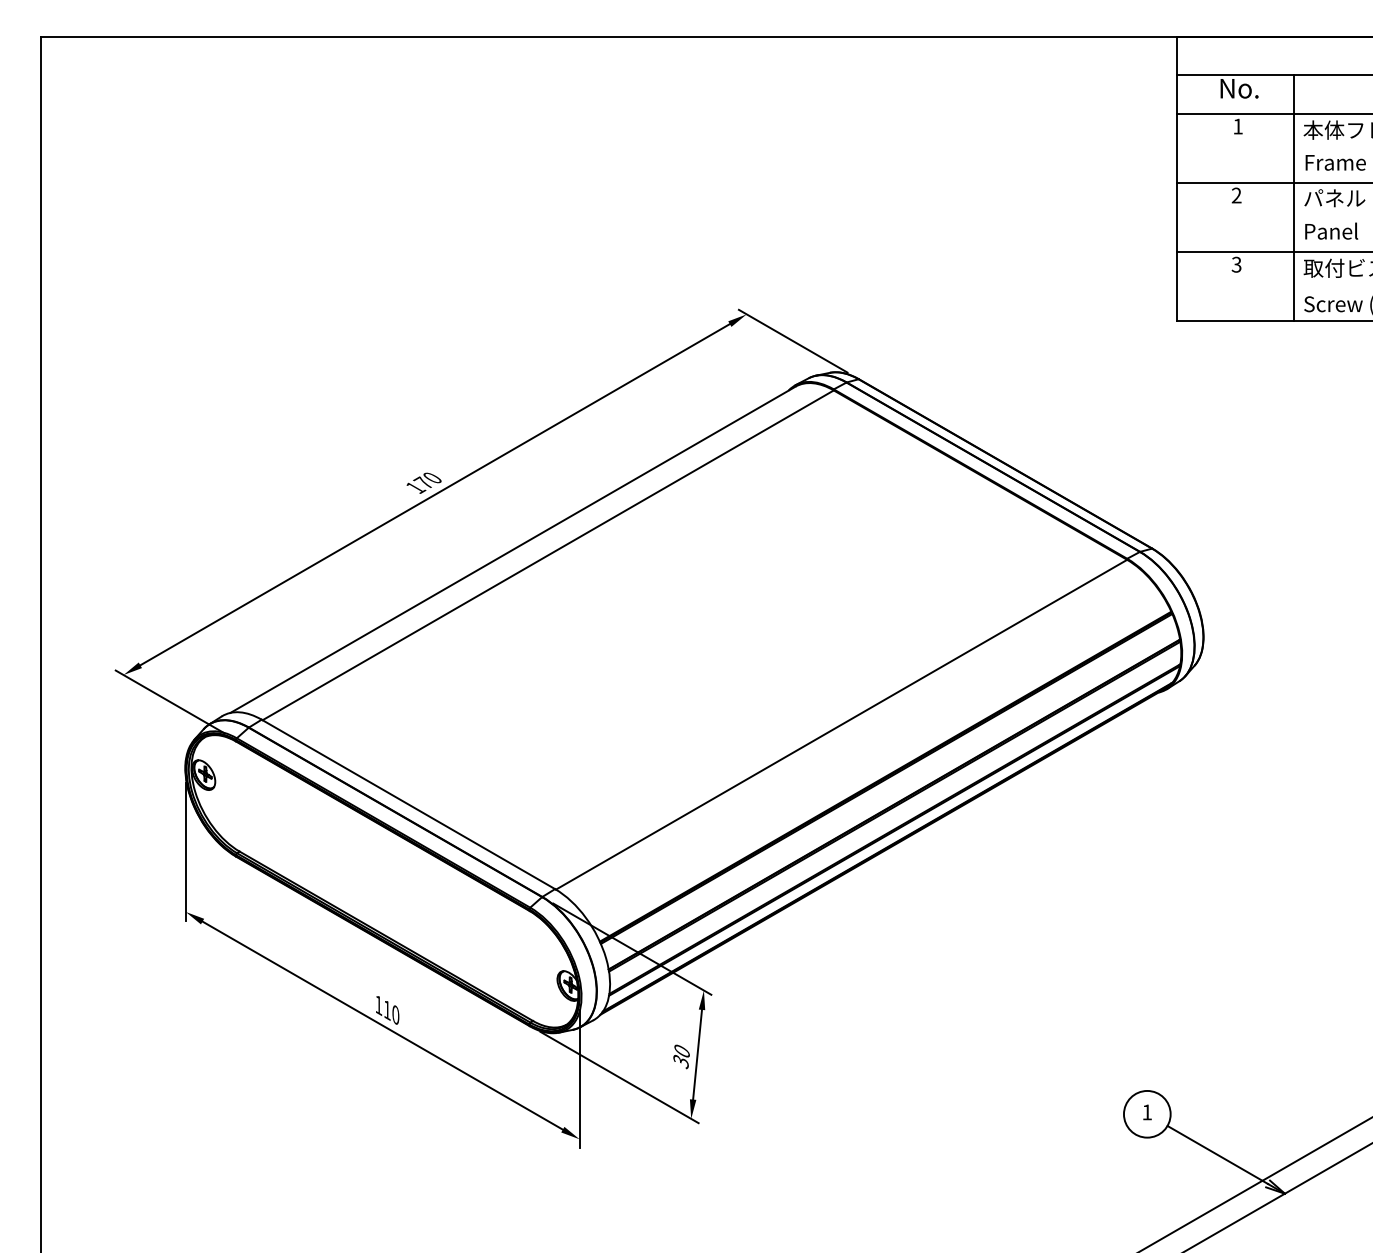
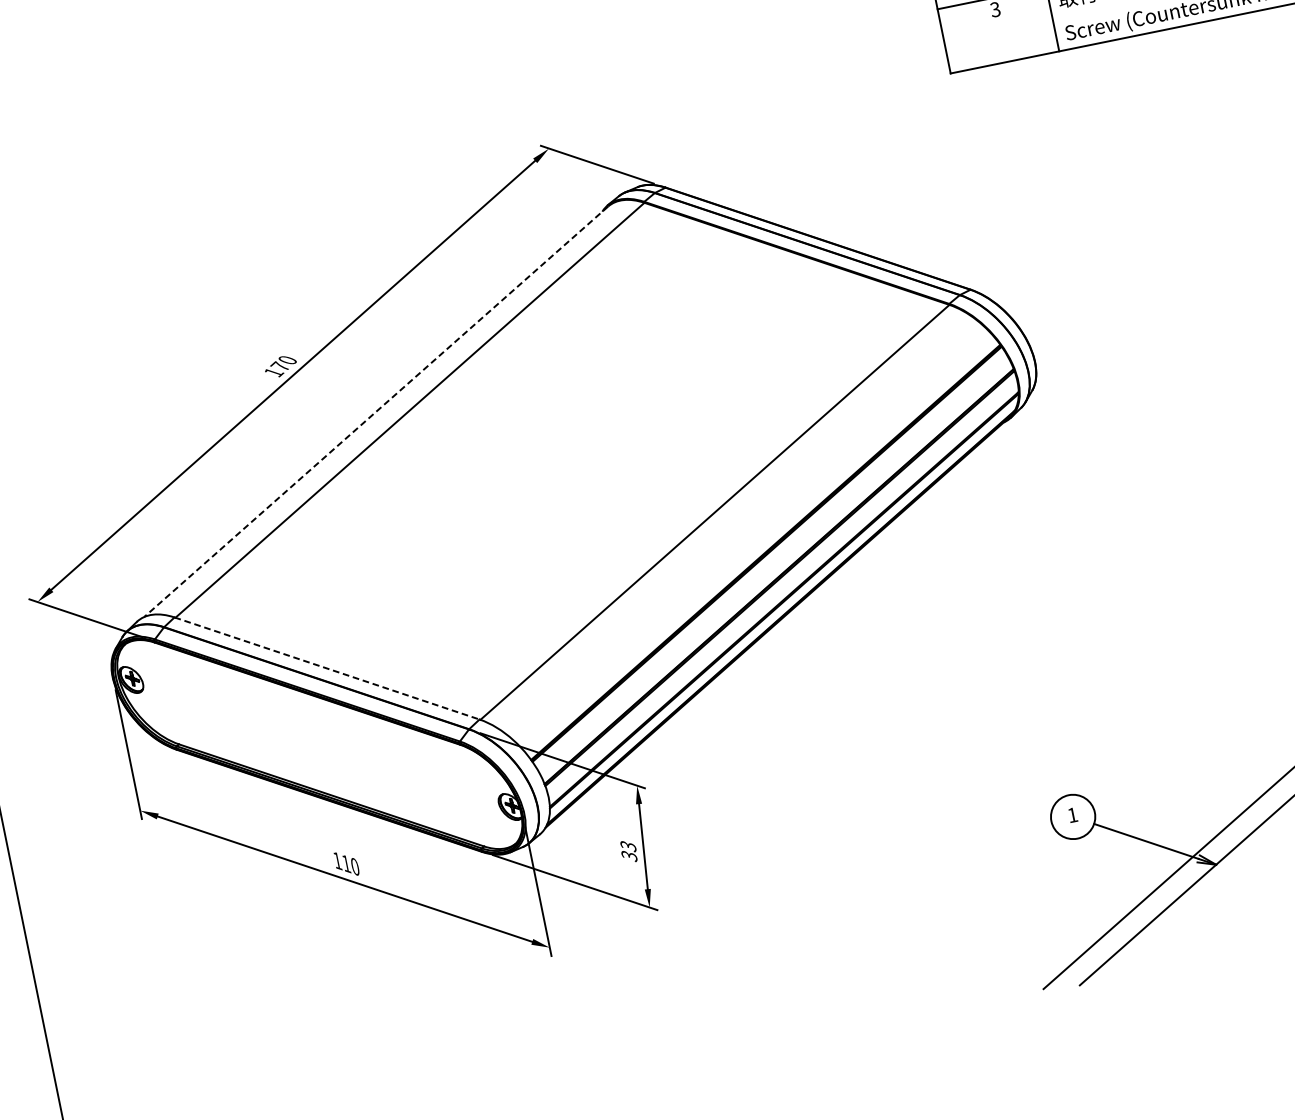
line: (512, 550) -> (375, 412), solid -> dashed
line: (408, 804) -> (327, 668), solid -> dashed
text: (681, 1051) -> (627, 846), 30 -> 33

